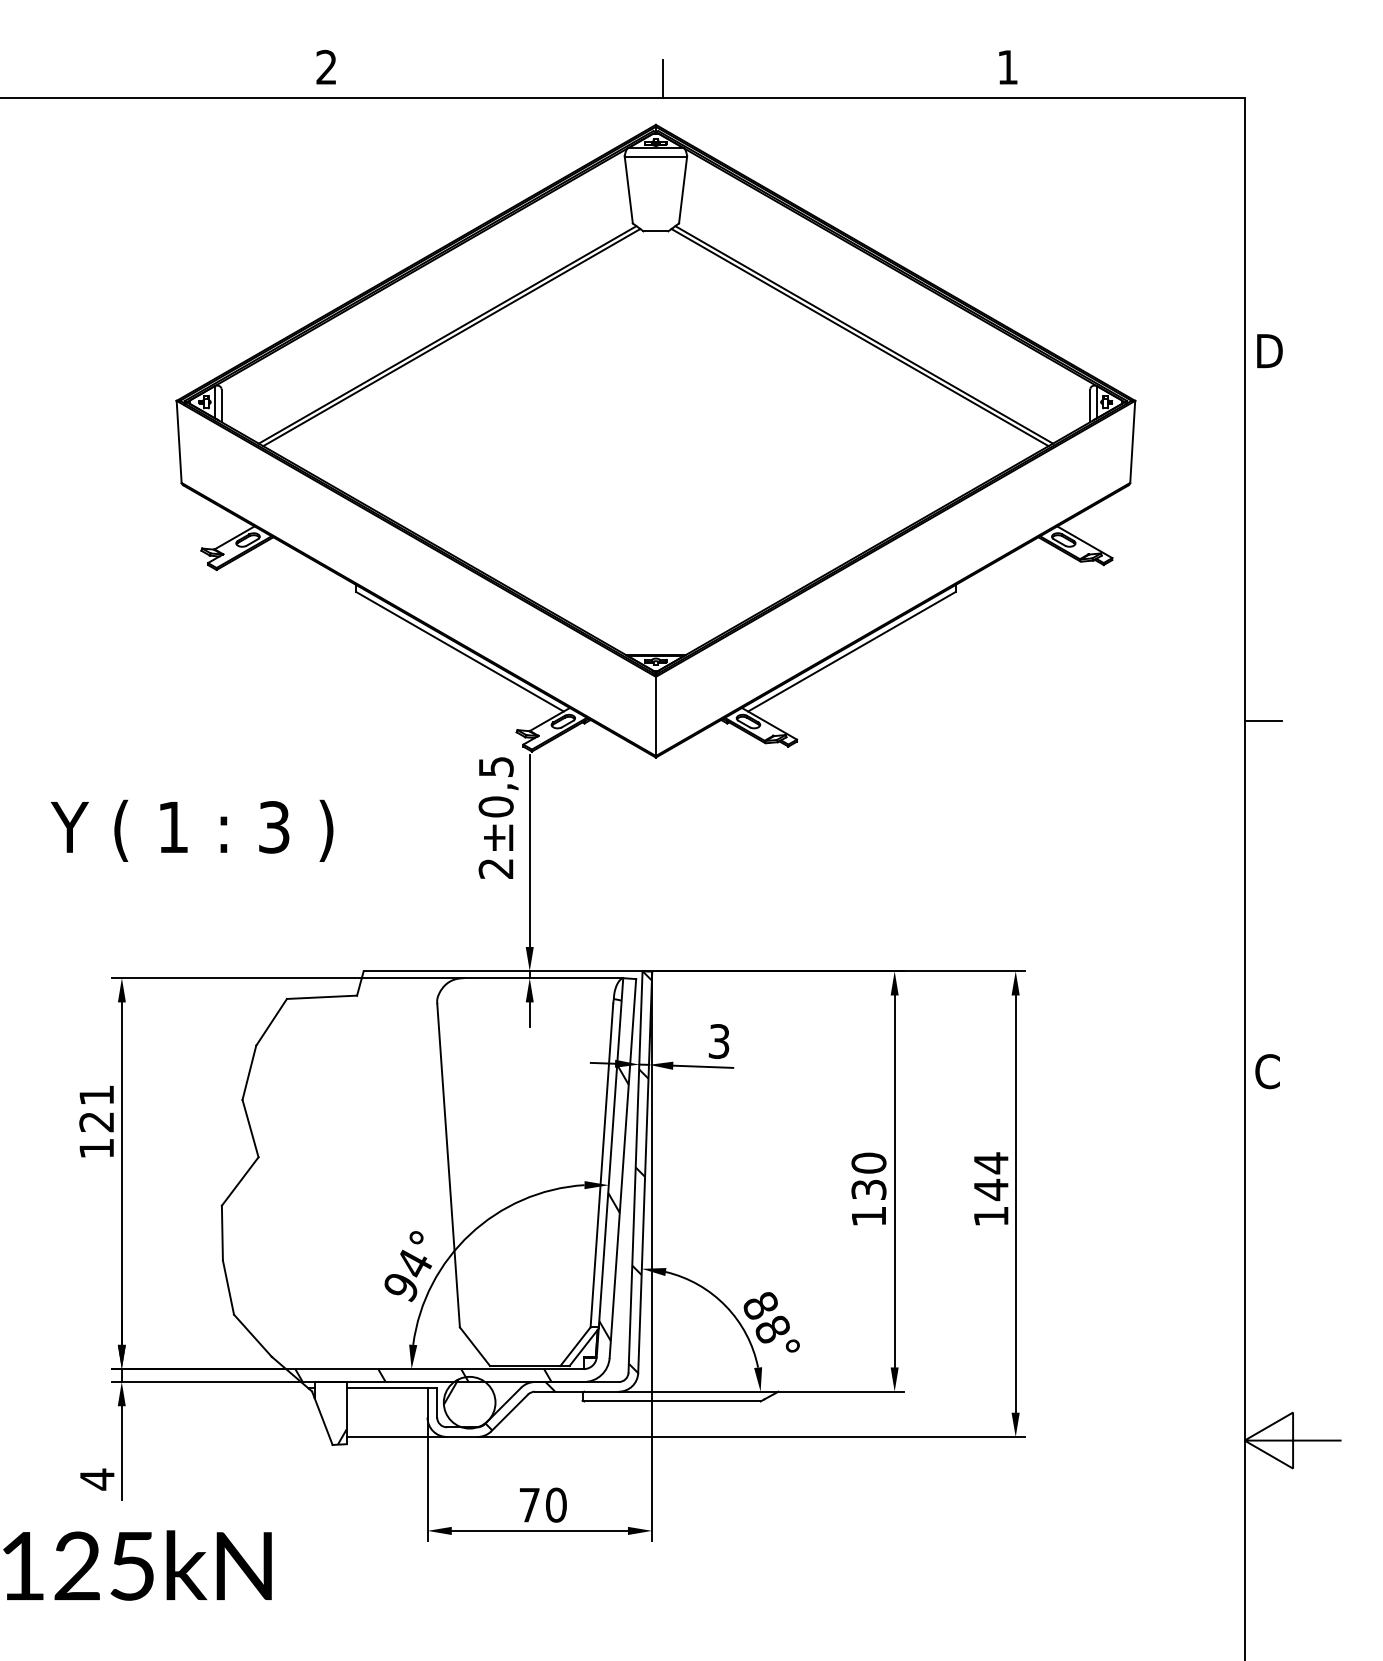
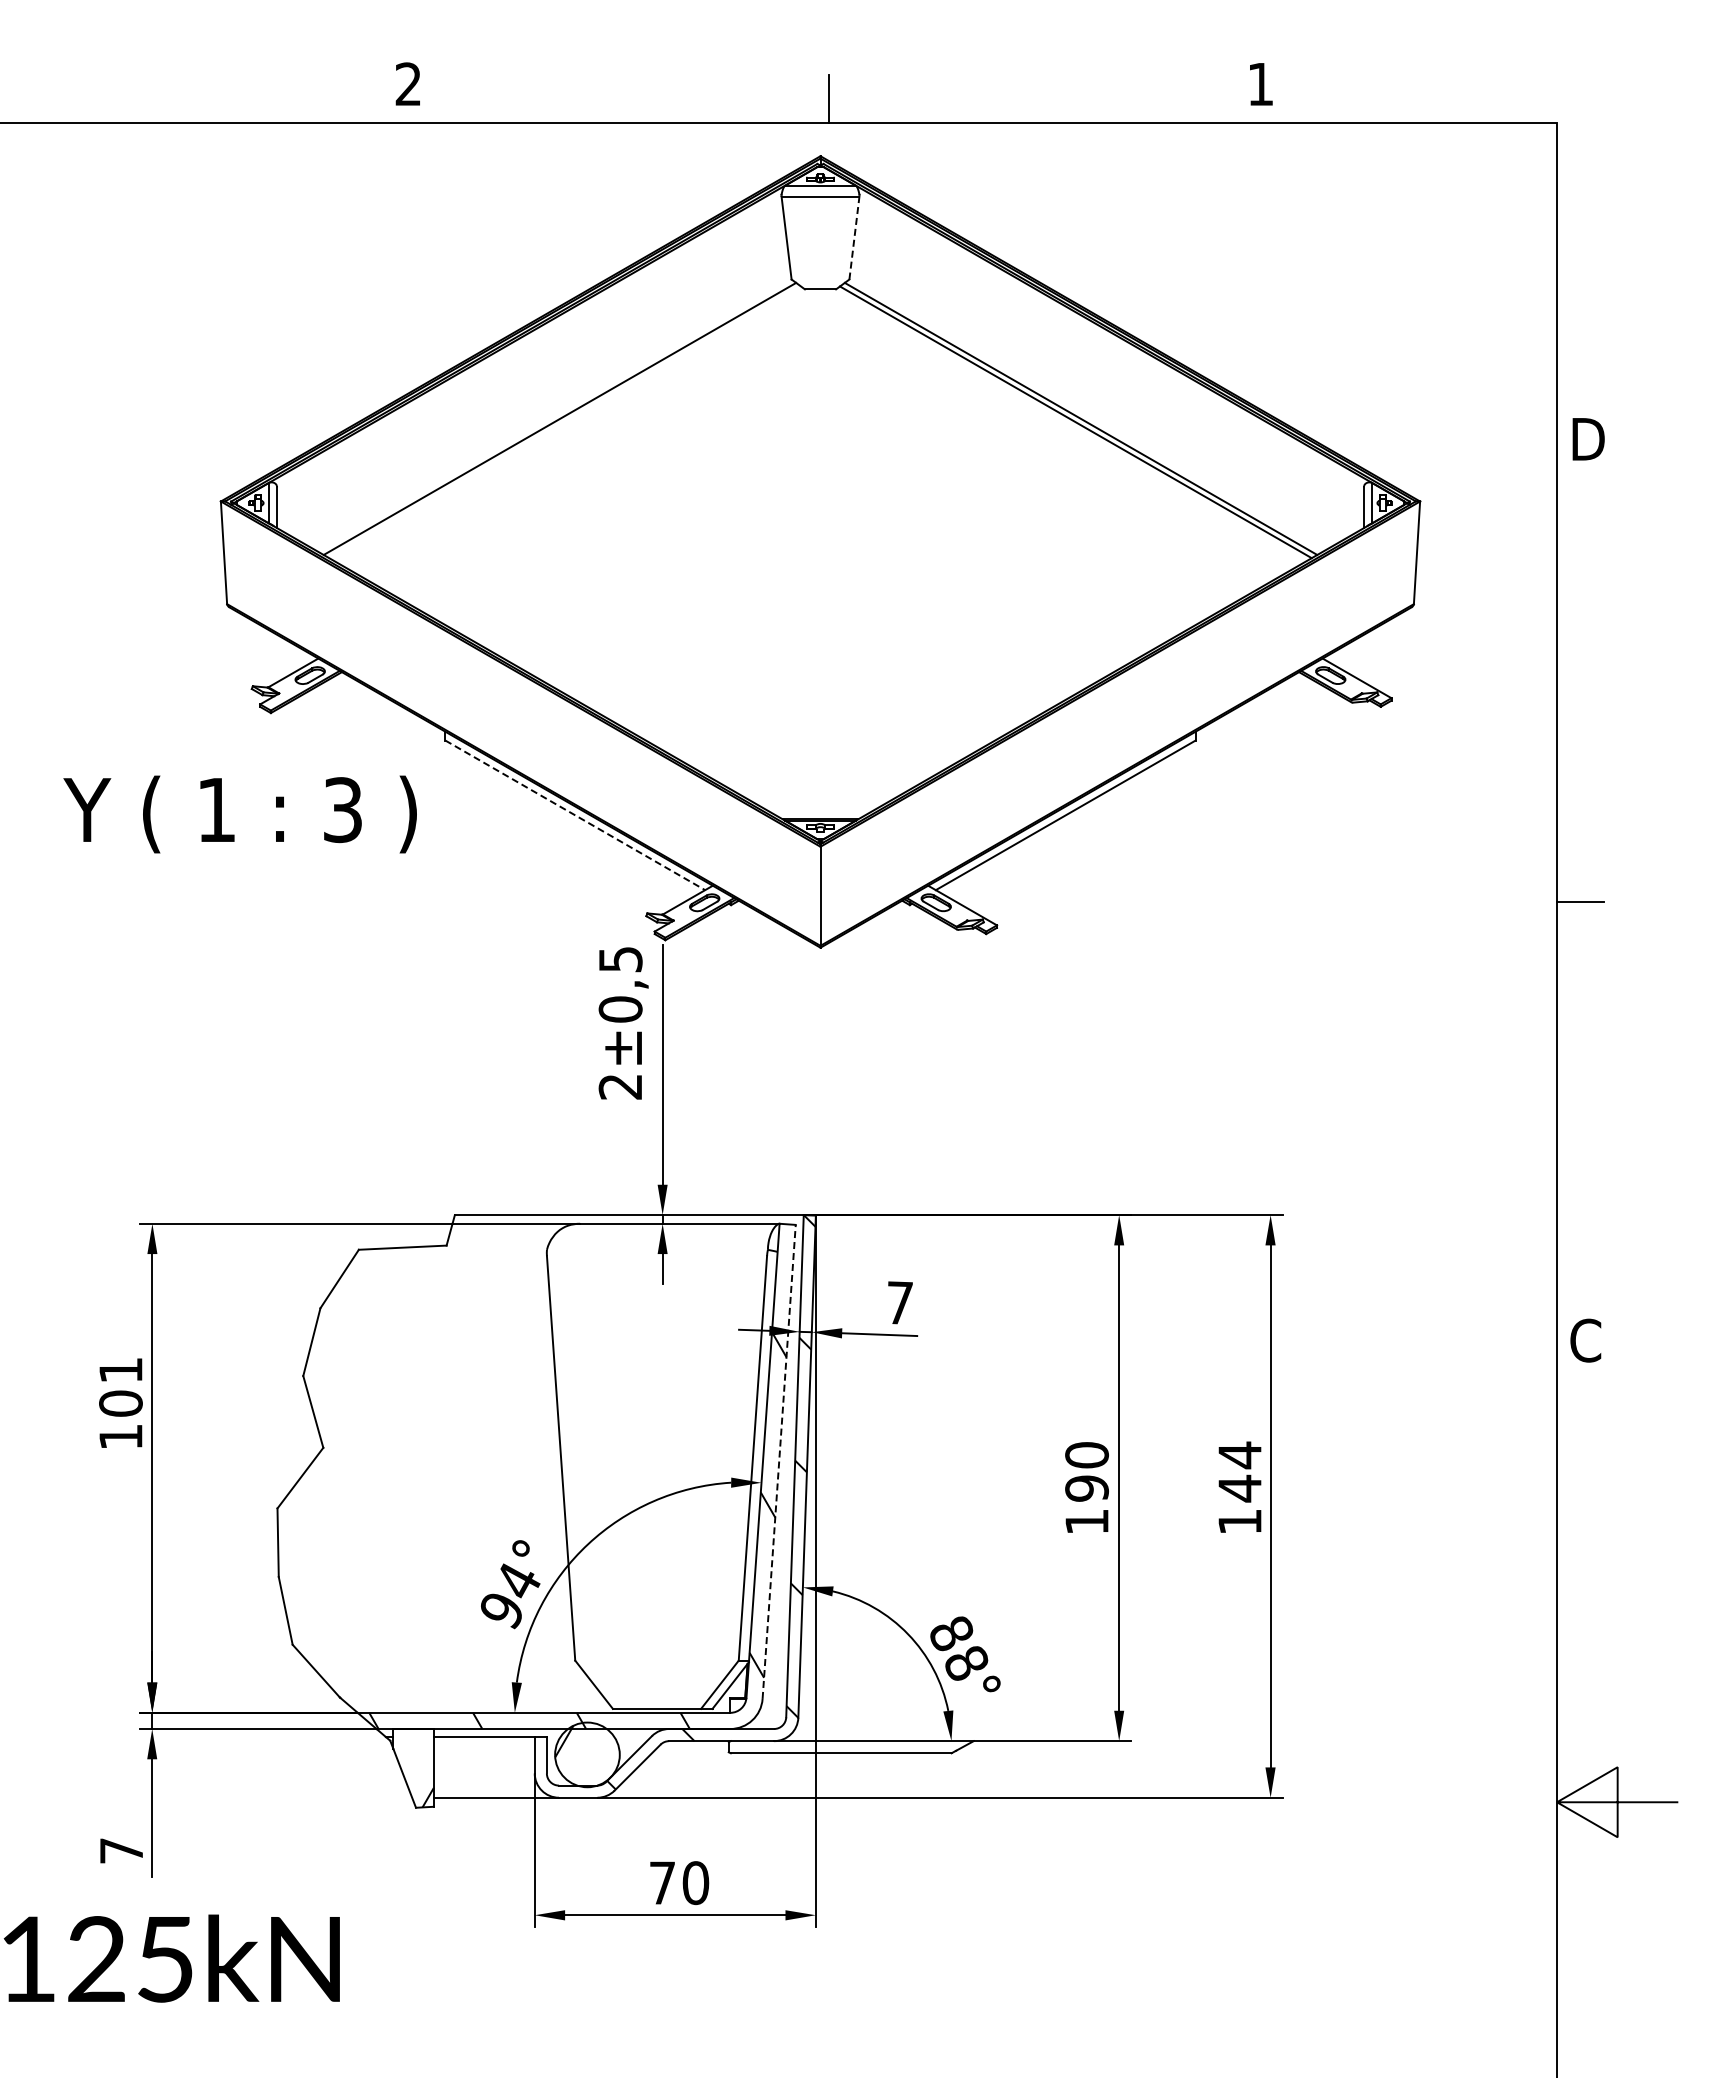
line: (683, 190) -> (854, 238), solid -> dashed
line: (452, 337) -> (565, 422), removed
line: (460, 651) -> (575, 815), solid -> dashed
text: (191, 830) -> (239, 814), moved
text: (719, 1041) -> (899, 1302), 3 -> 7
text: (96, 1121) -> (120, 1403), 121 -> 101
line: (623, 1168) -> (779, 1461), solid -> dashed
text: (868, 1189) -> (1086, 1488), 130 -> 190
text: (97, 1479) -> (121, 1850), 4 -> 7

